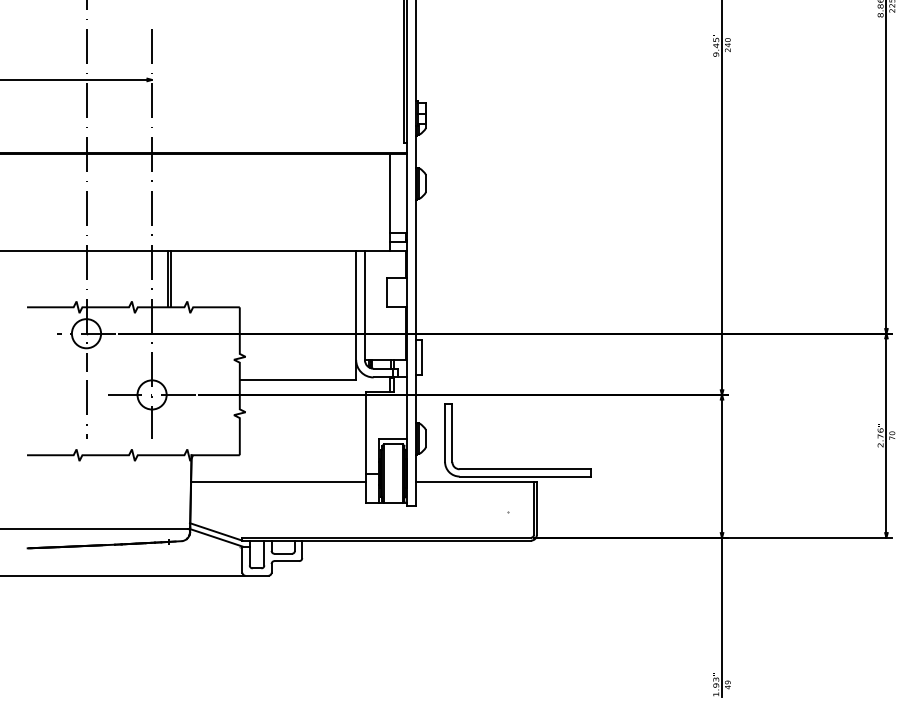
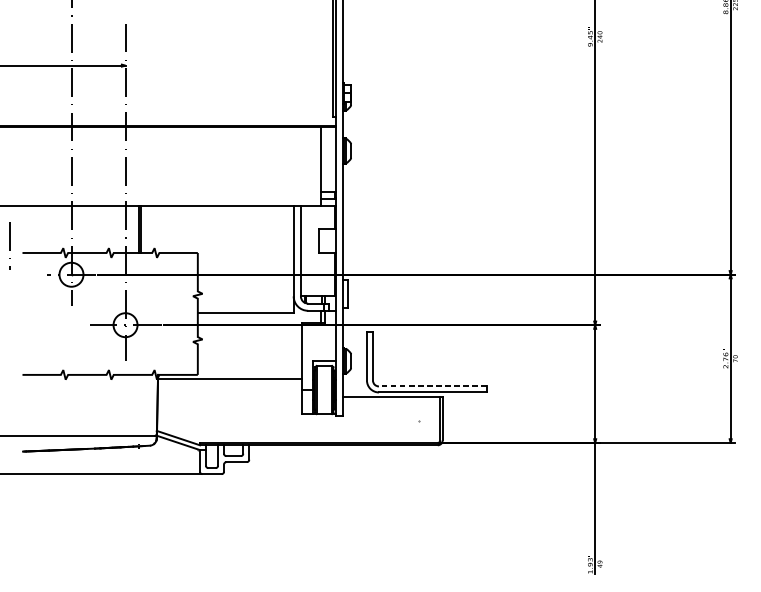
line: (86, 409) -> (9, 245), moved
line: (525, 469) -> (433, 386), solid -> dashed
line: (278, 482) -> (229, 379), moved

